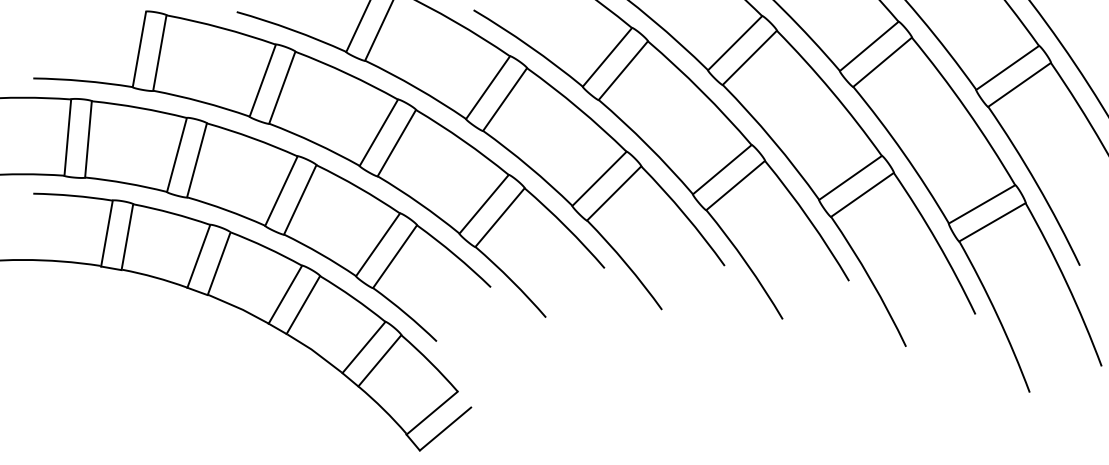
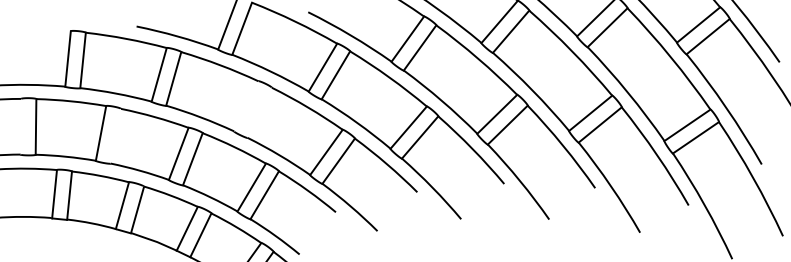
line: (378, 132) -> (245, 106), removed
line: (67, 137) -> (20, 126), removed
line: (396, 143) -> (259, 113), removed
line: (196, 160) -> (115, 136), removed

